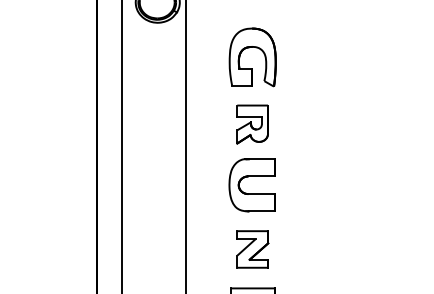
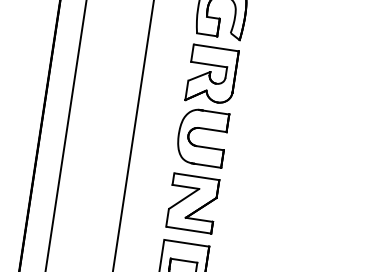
part: (252, 124) -> (211, 75), size x1.43
part: (252, 249) -> (192, 203), size x1.43

